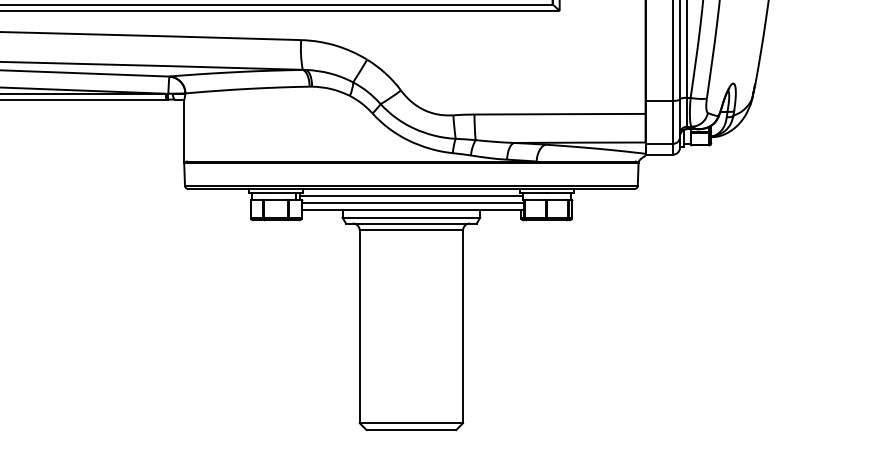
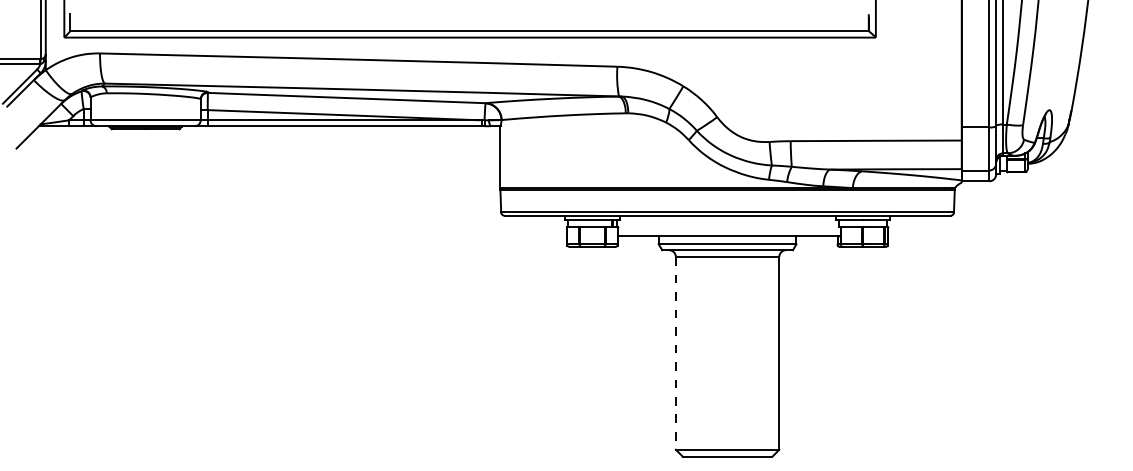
line: (411, 195) -> (727, 222), removed
line: (412, 202) -> (728, 229), removed
line: (359, 326) -> (675, 353), solid -> dashed

